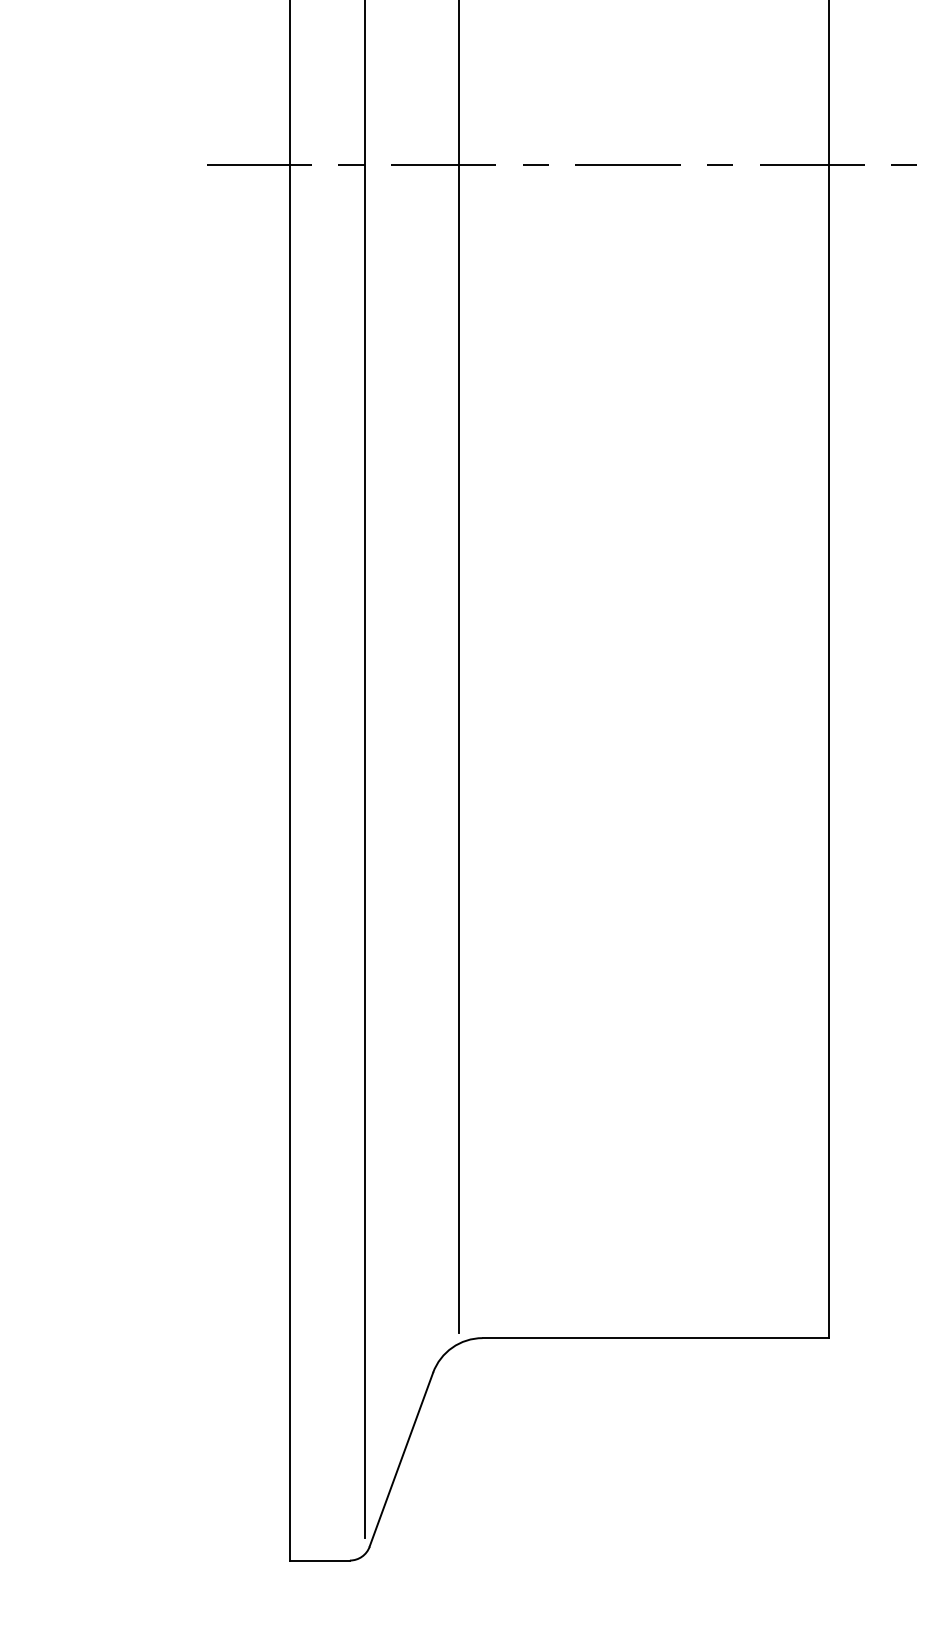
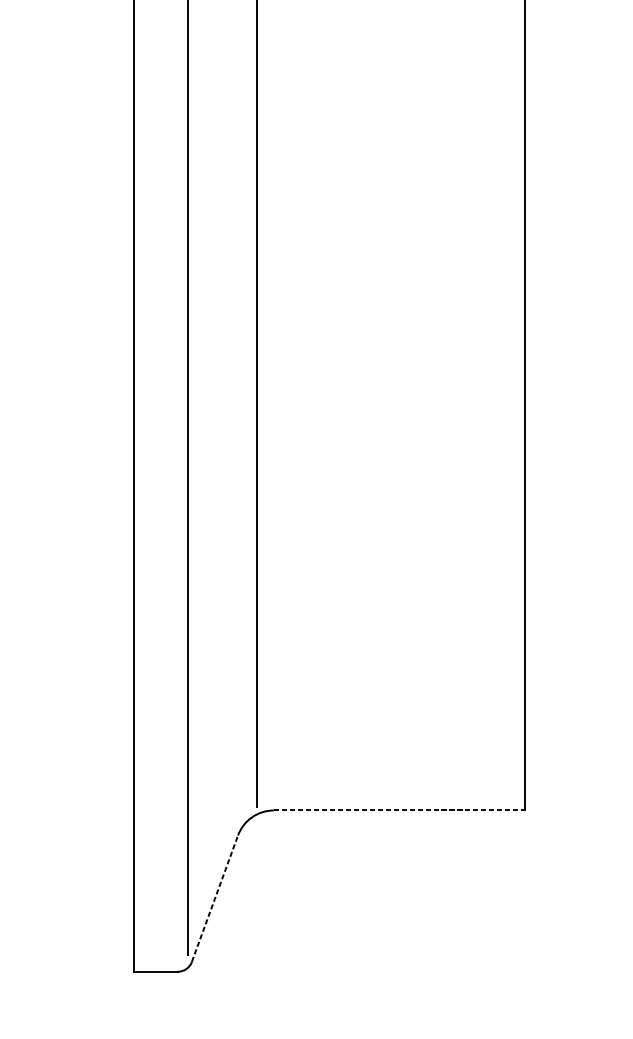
line: (656, 1338) -> (400, 810), solid -> dashed
line: (401, 1459) -> (215, 898), solid -> dashed

